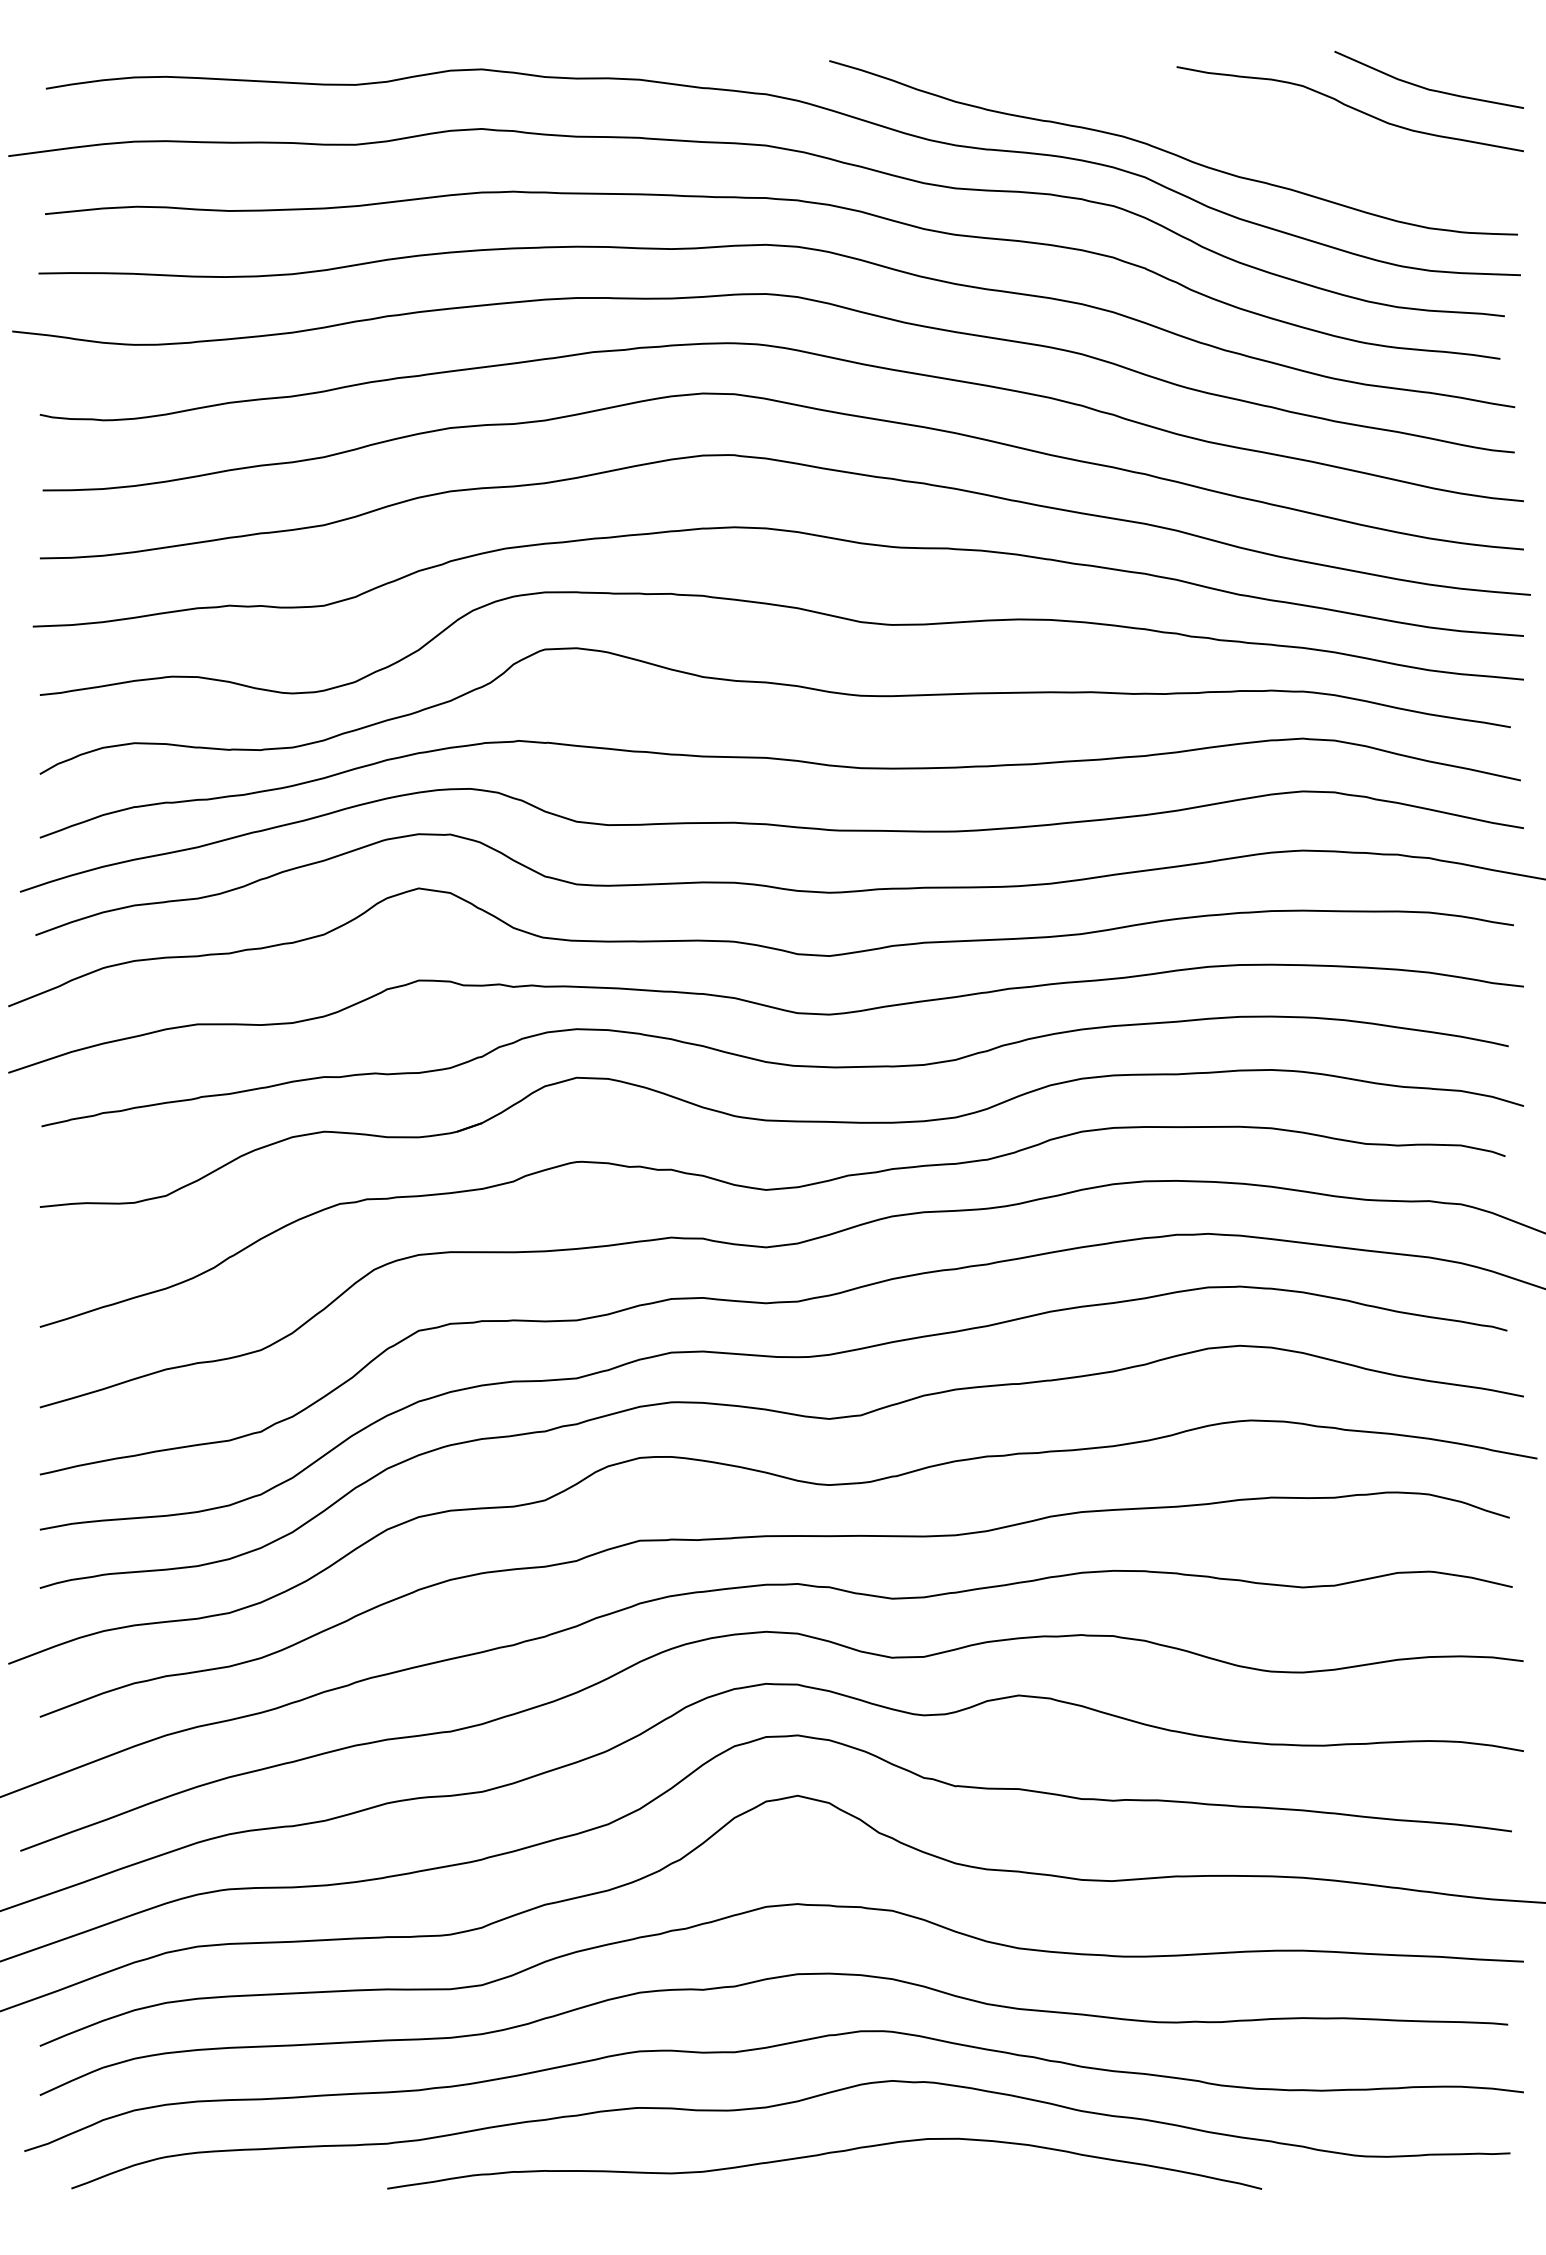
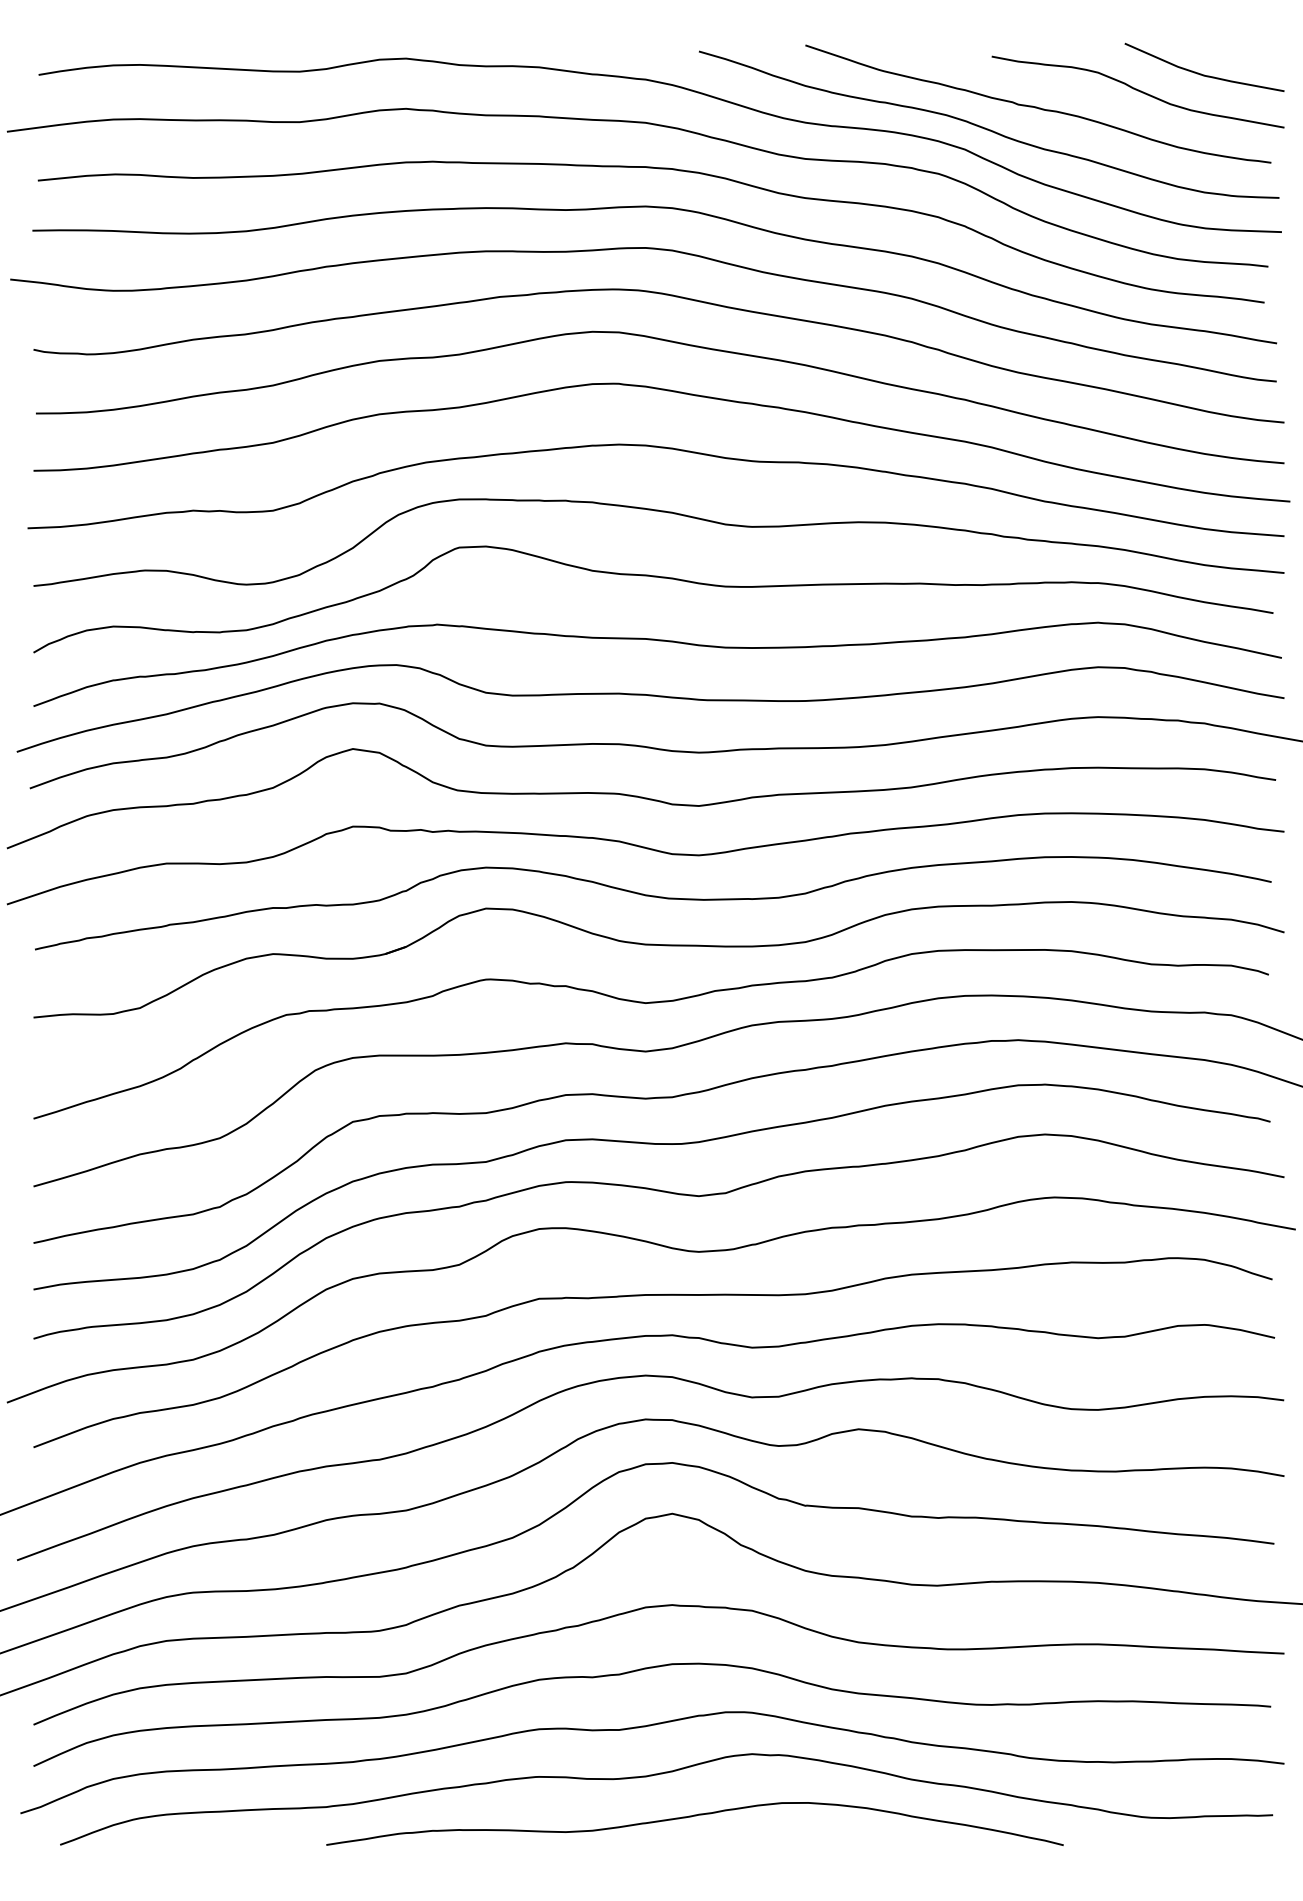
curve: (1230, 126) -> (1037, 106), added

